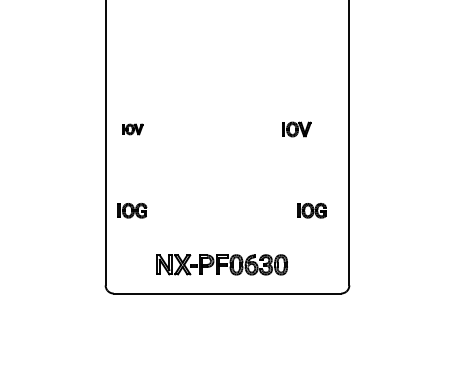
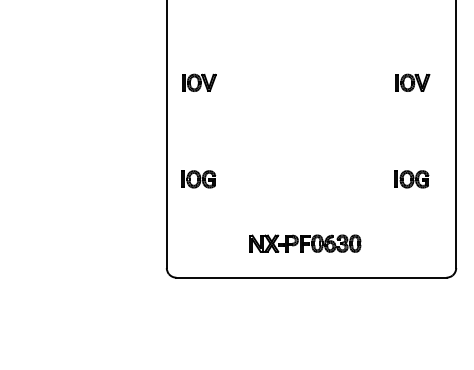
part: (132, 129) -> (198, 82), size x1.43
part: (296, 129) -> (412, 82), moved
part: (222, 264) -> (305, 243), size x0.71

